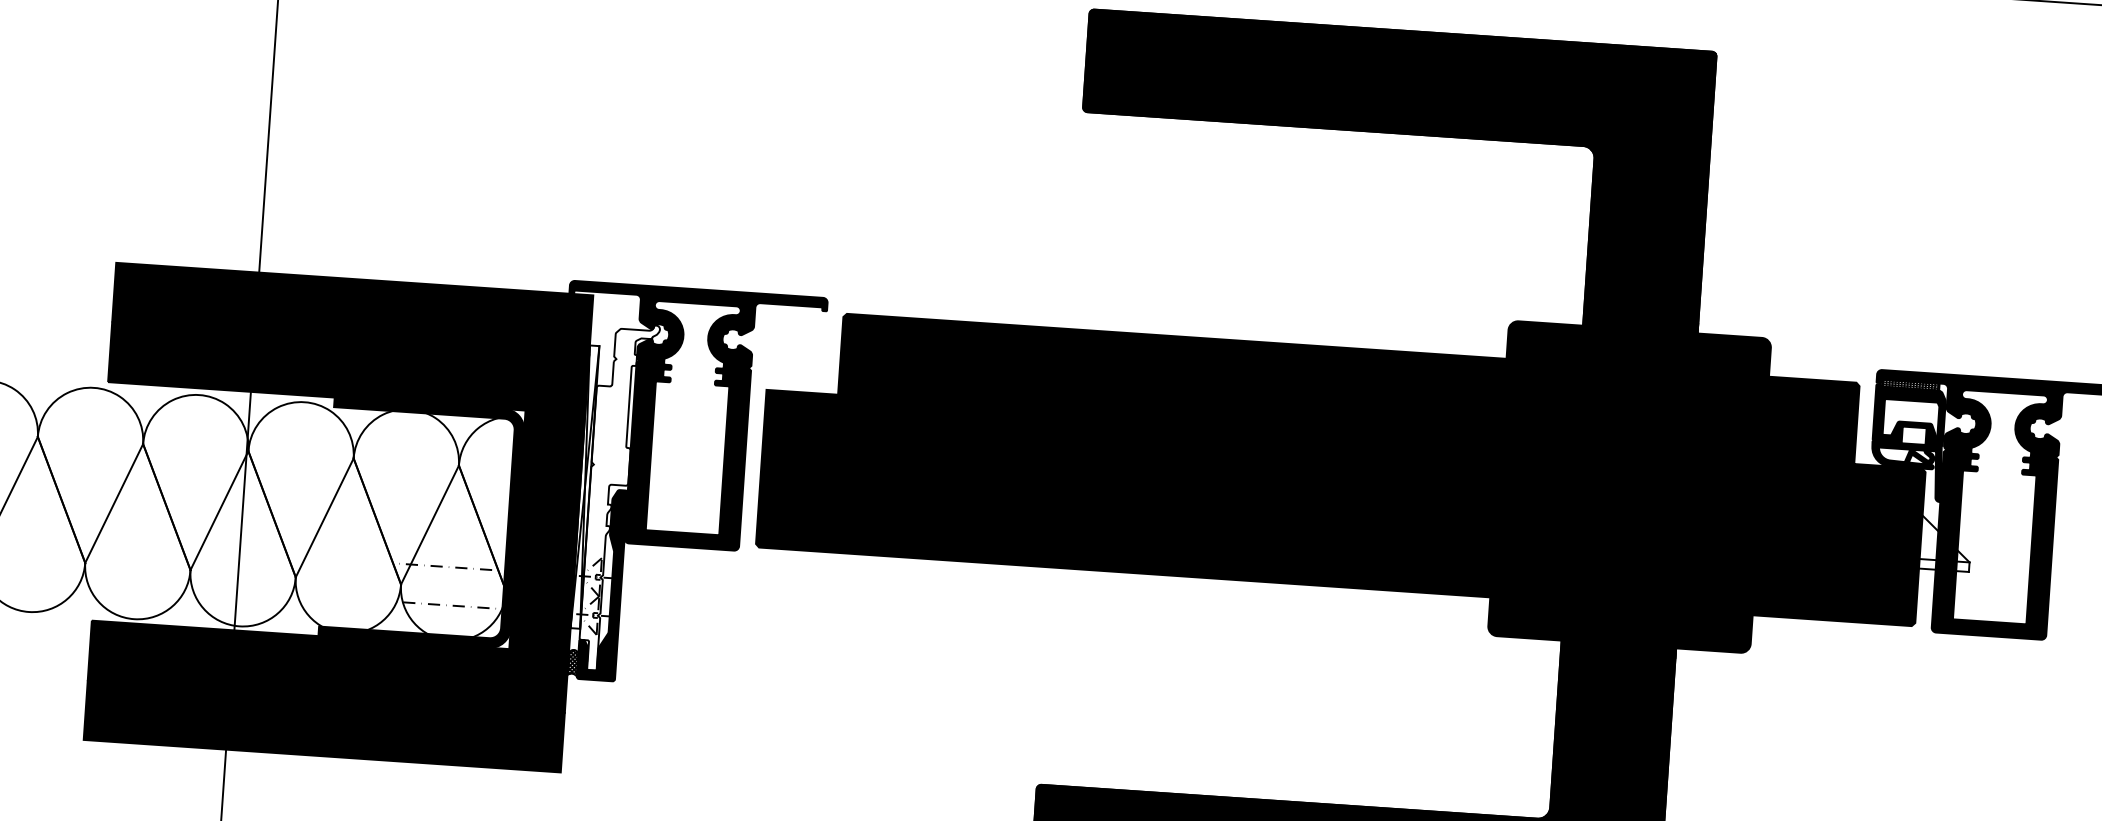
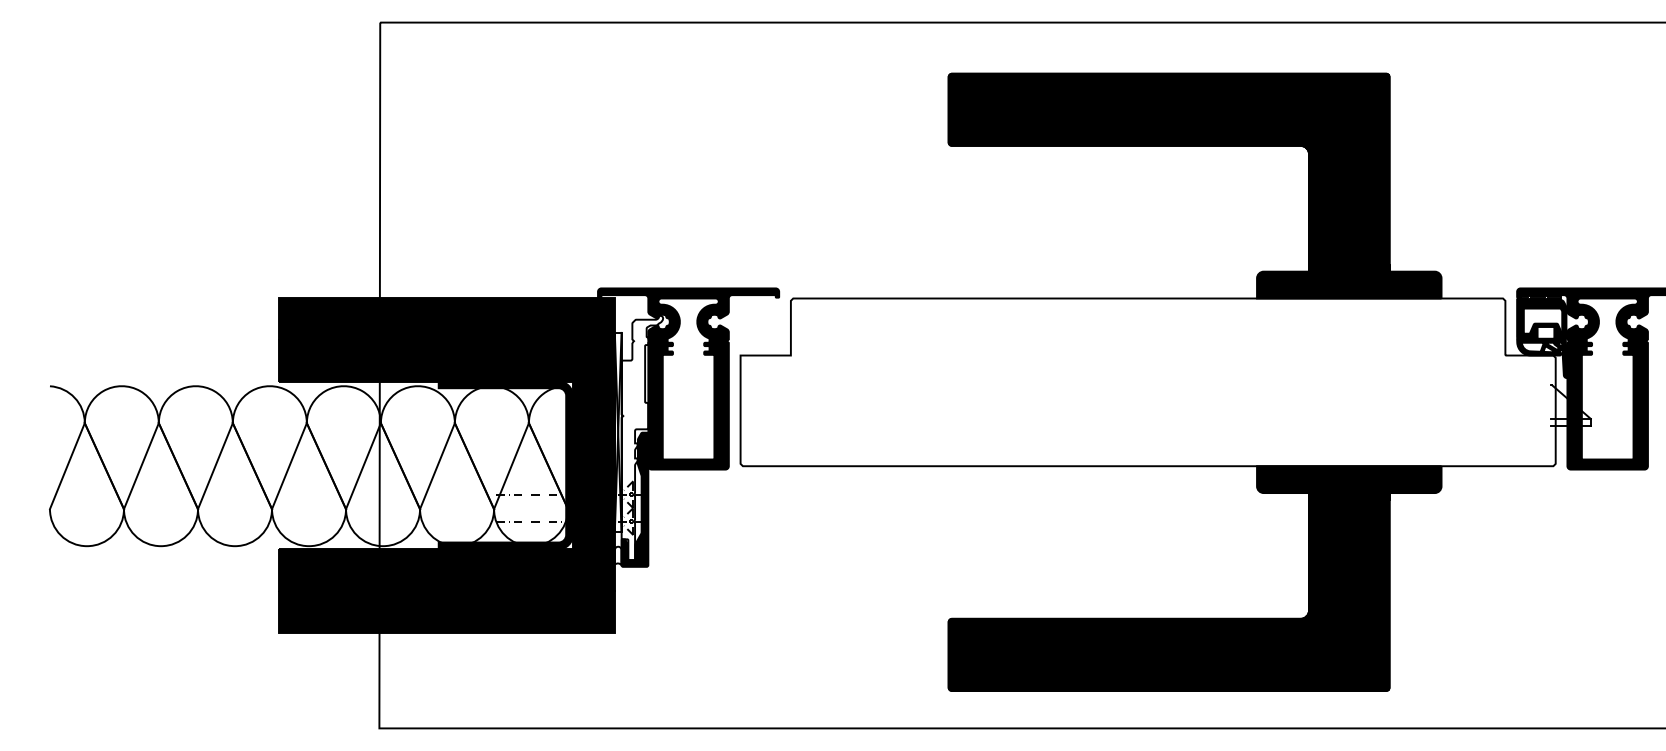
fill: (1342, 467) -> (1147, 382), removed
hatch: (572, 662) -> (617, 555), removed

